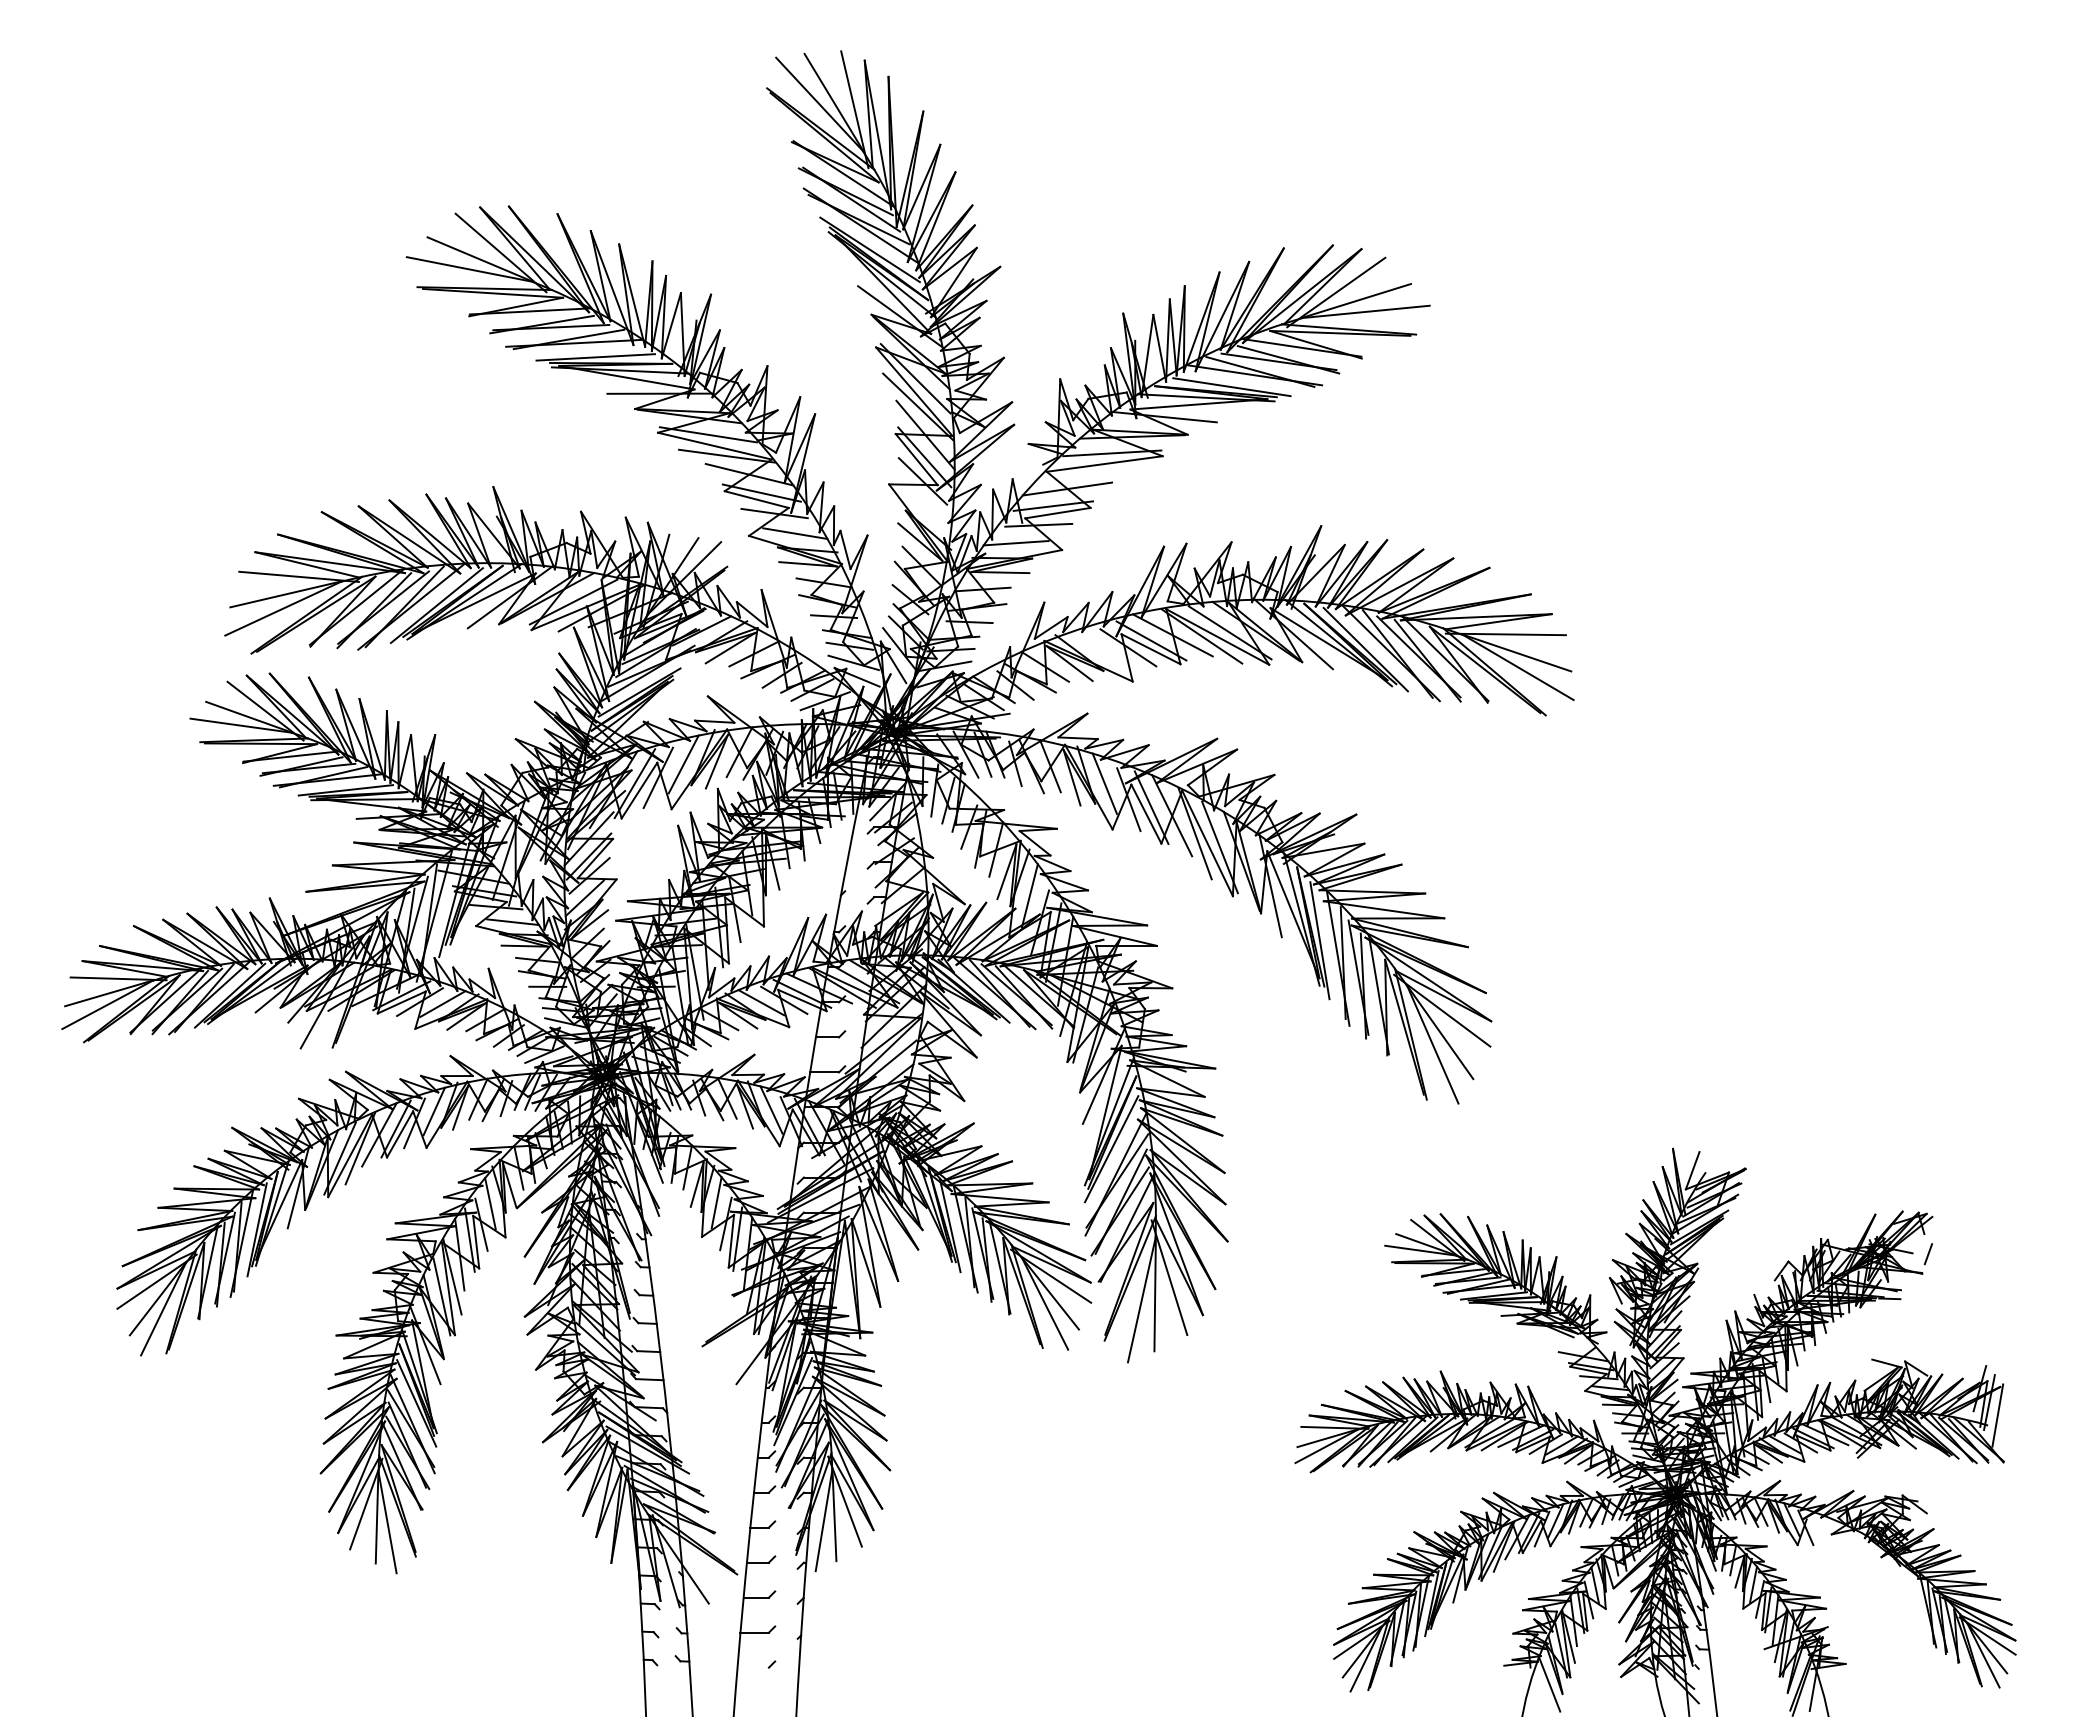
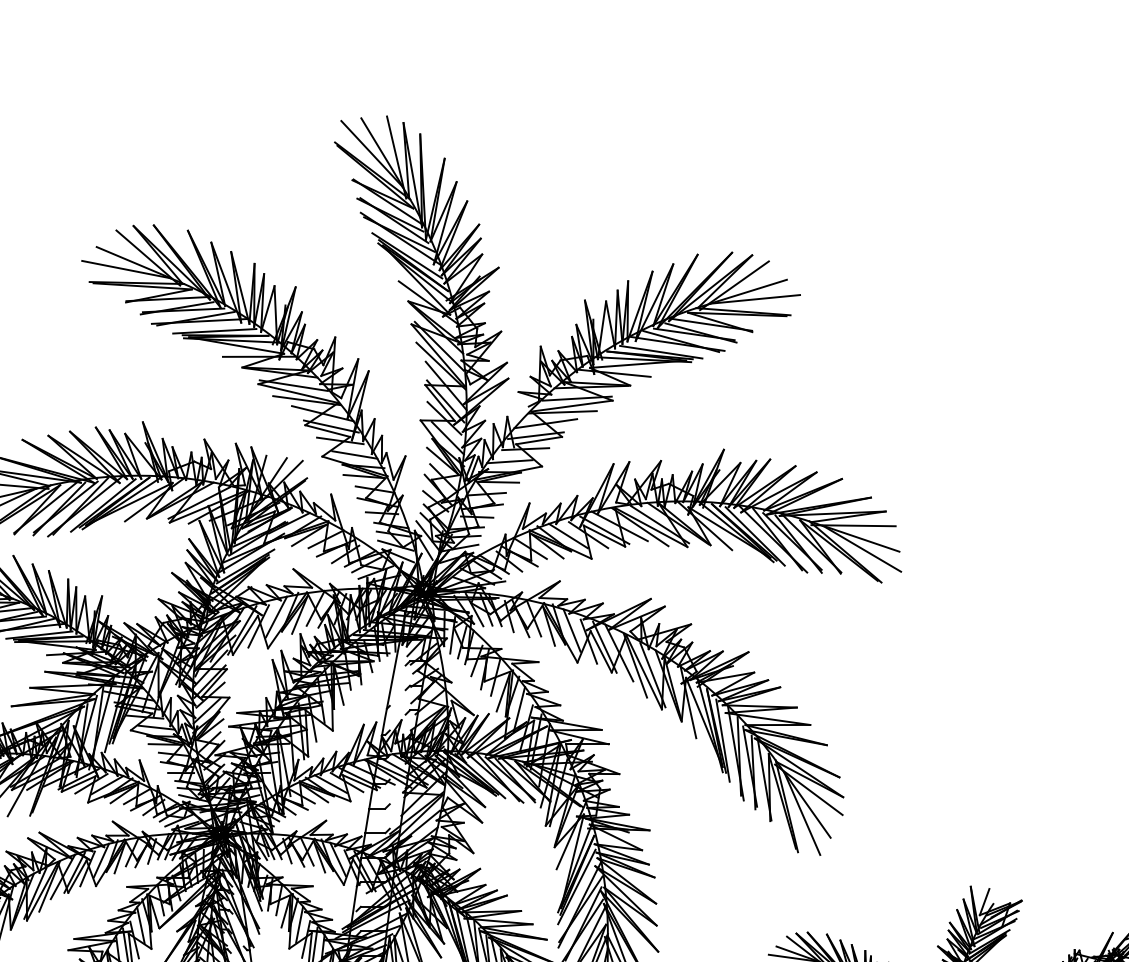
line: (1091, 472) -> (562, 412), added
line: (927, 509) -> (447, 438), added
line: (1099, 648) -> (568, 535), added

